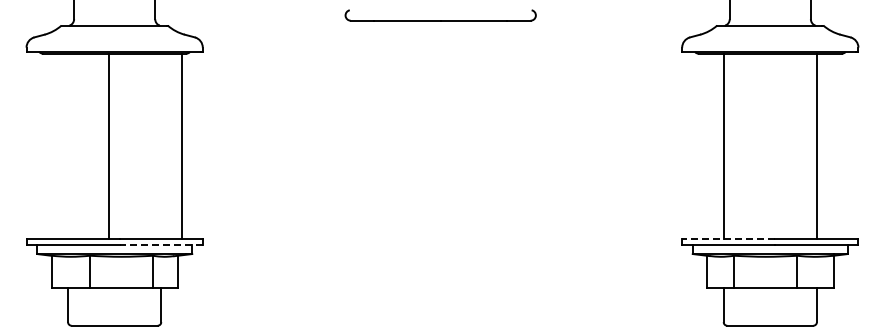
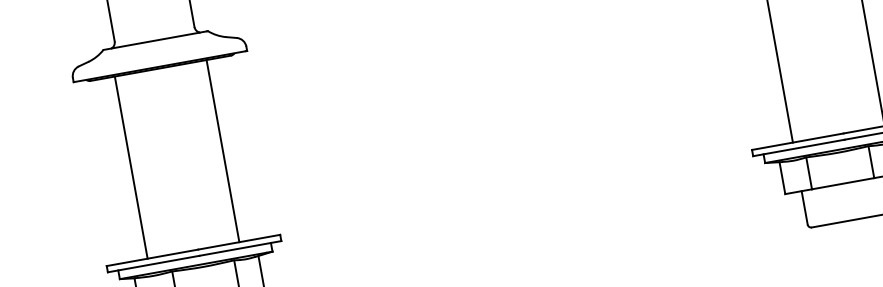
line: (109, 145) -> (131, 166), moved
line: (182, 145) -> (223, 150), moved
line: (728, 238) -> (797, 141), dashed -> solid
line: (161, 245) -> (240, 248), dashed -> solid

